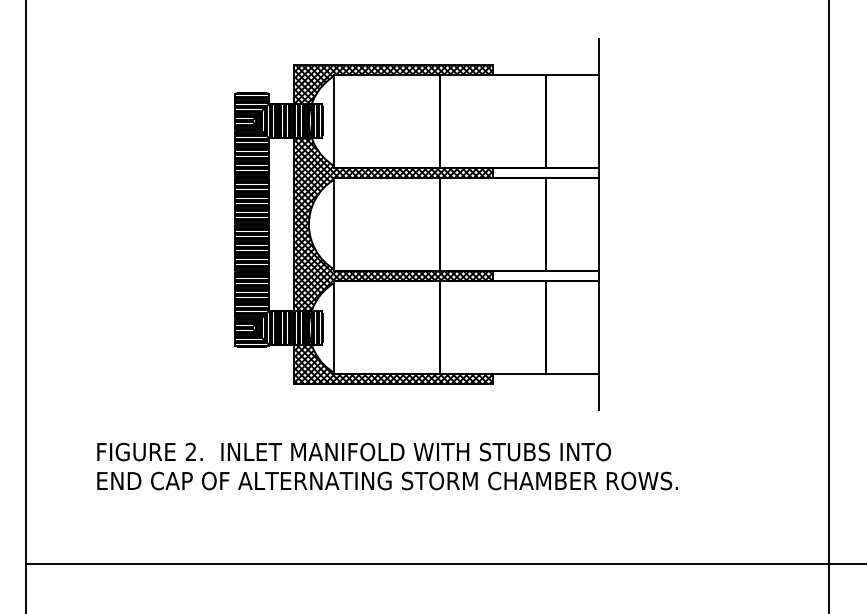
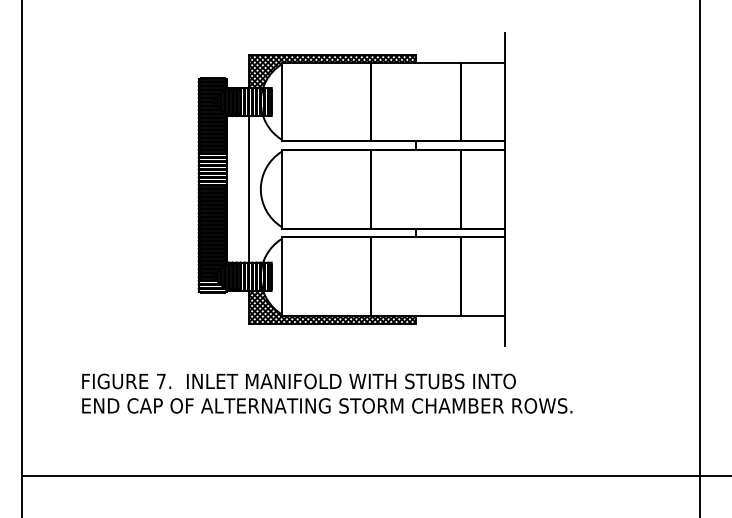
hatch: (393, 224) -> (332, 189), removed
text: (190, 451) -> (160, 380), 2. -> 7.

